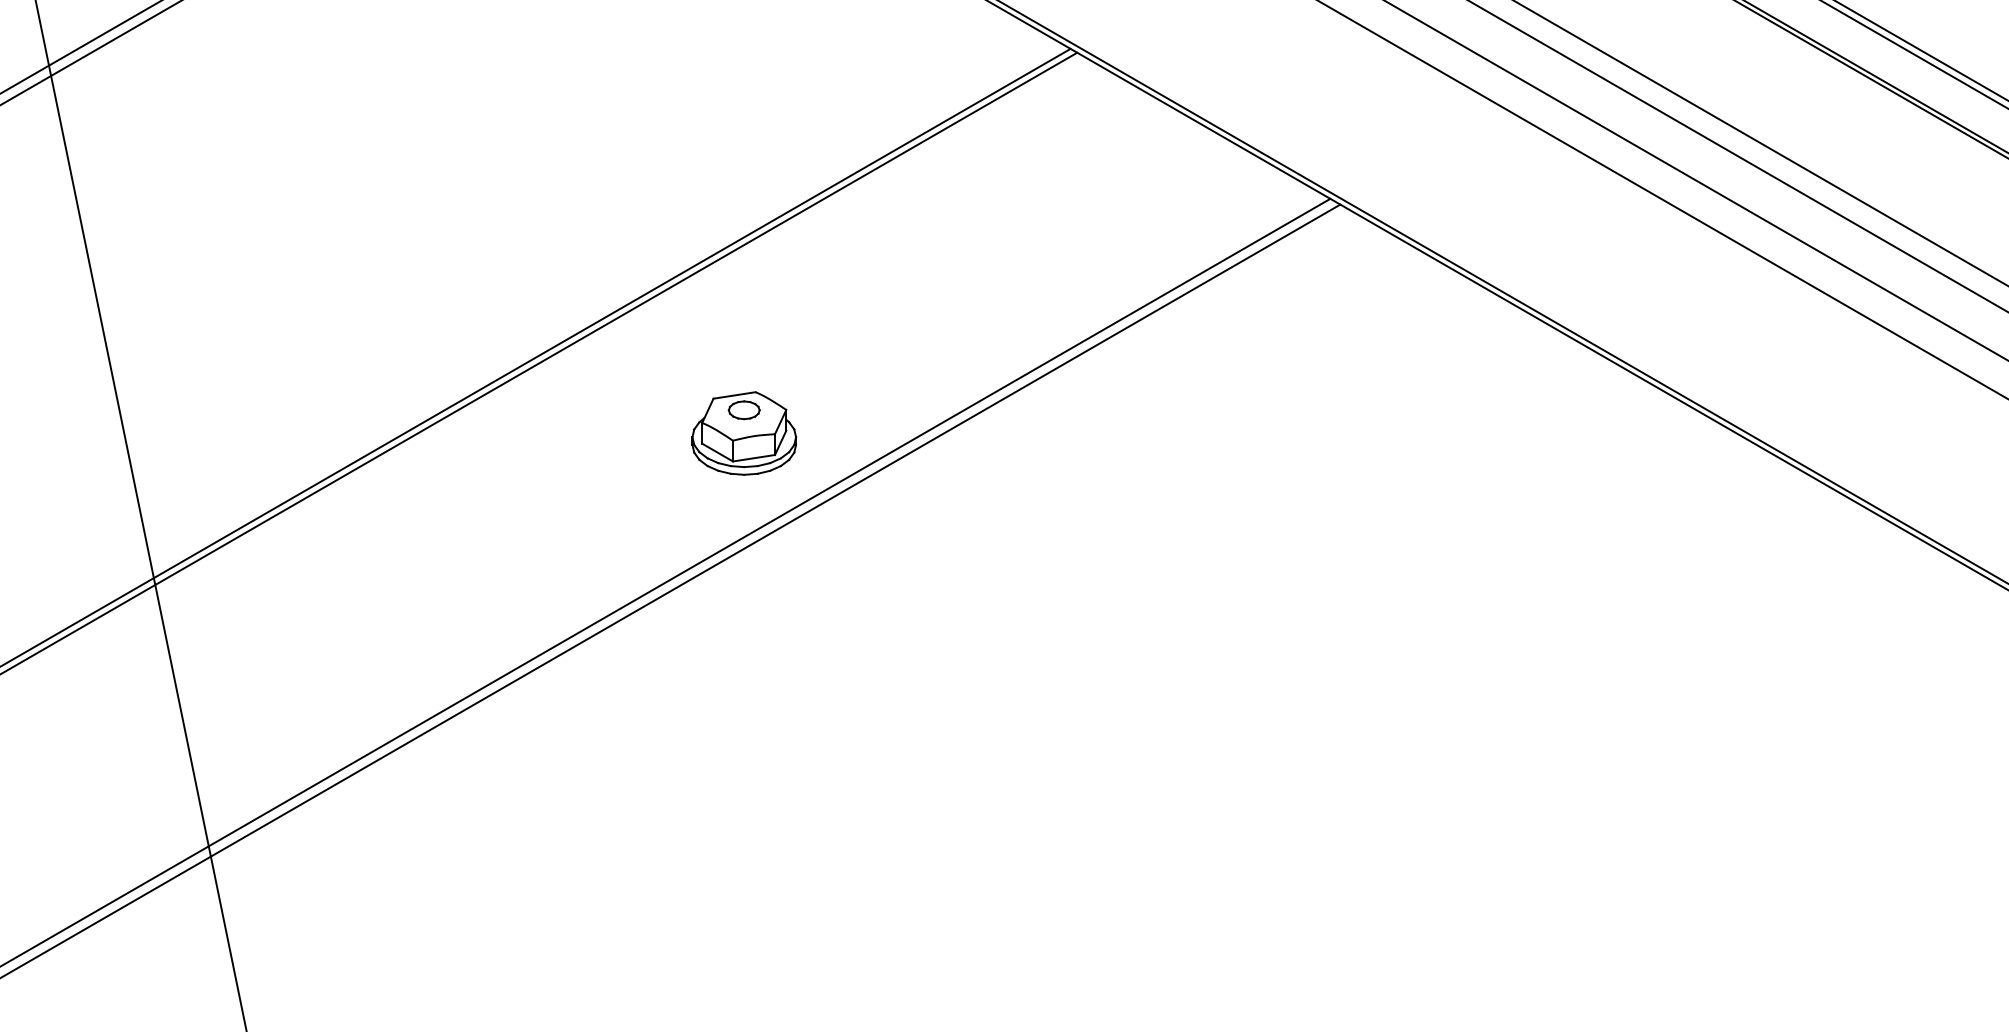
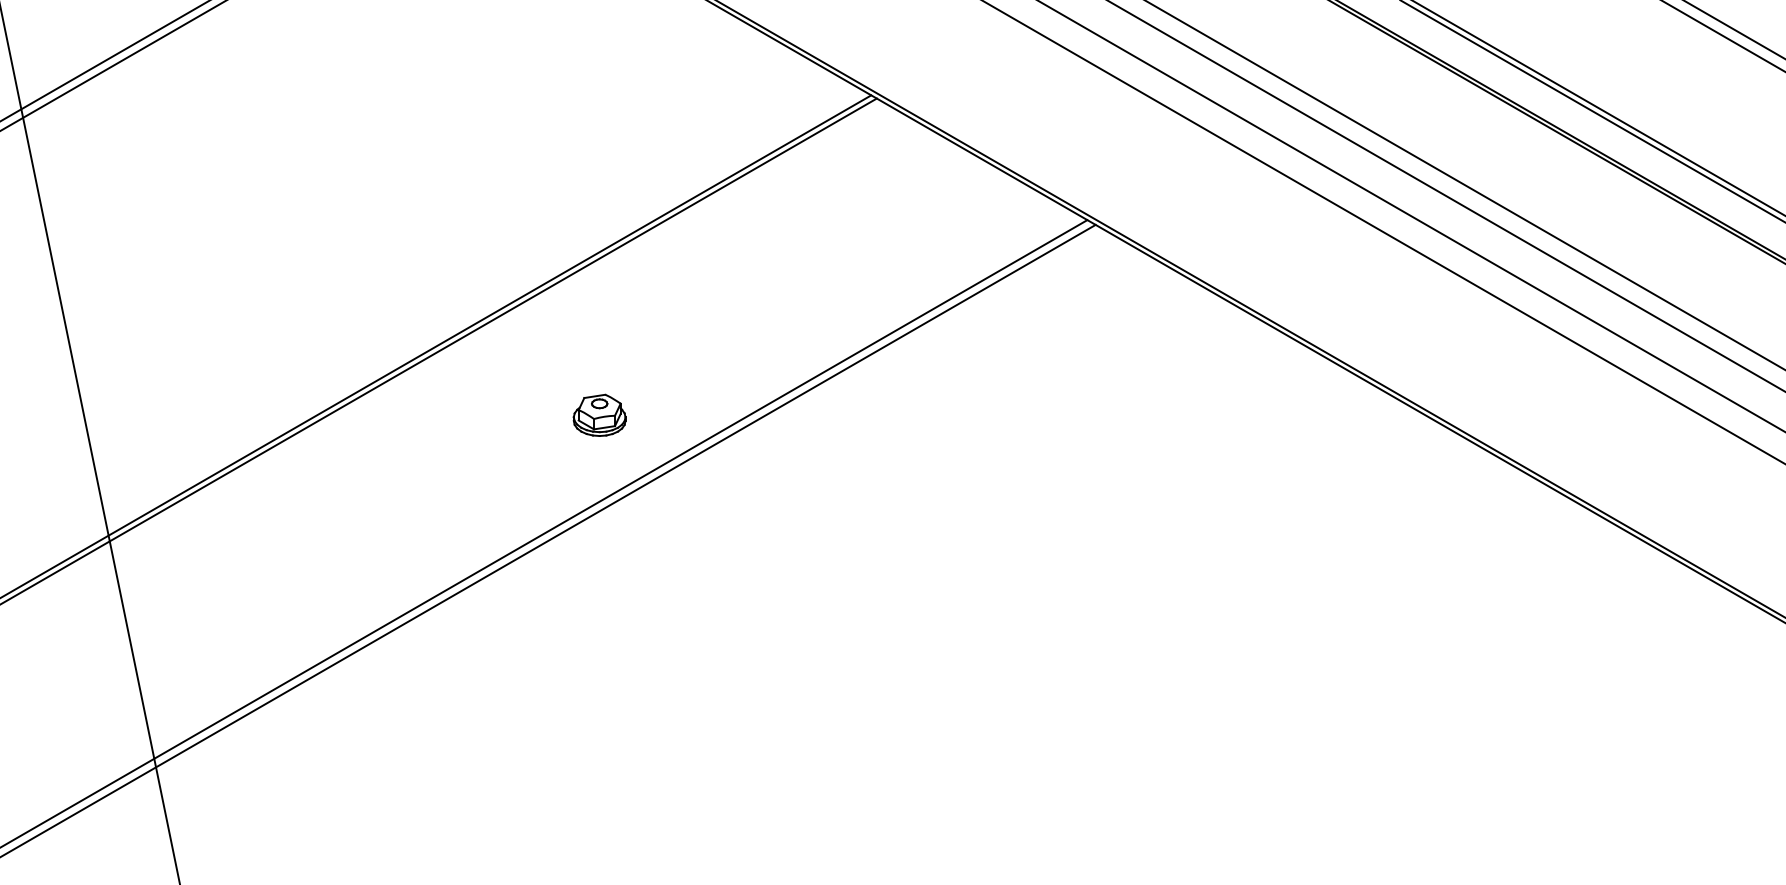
part: (743, 433) -> (599, 415), size x0.6

